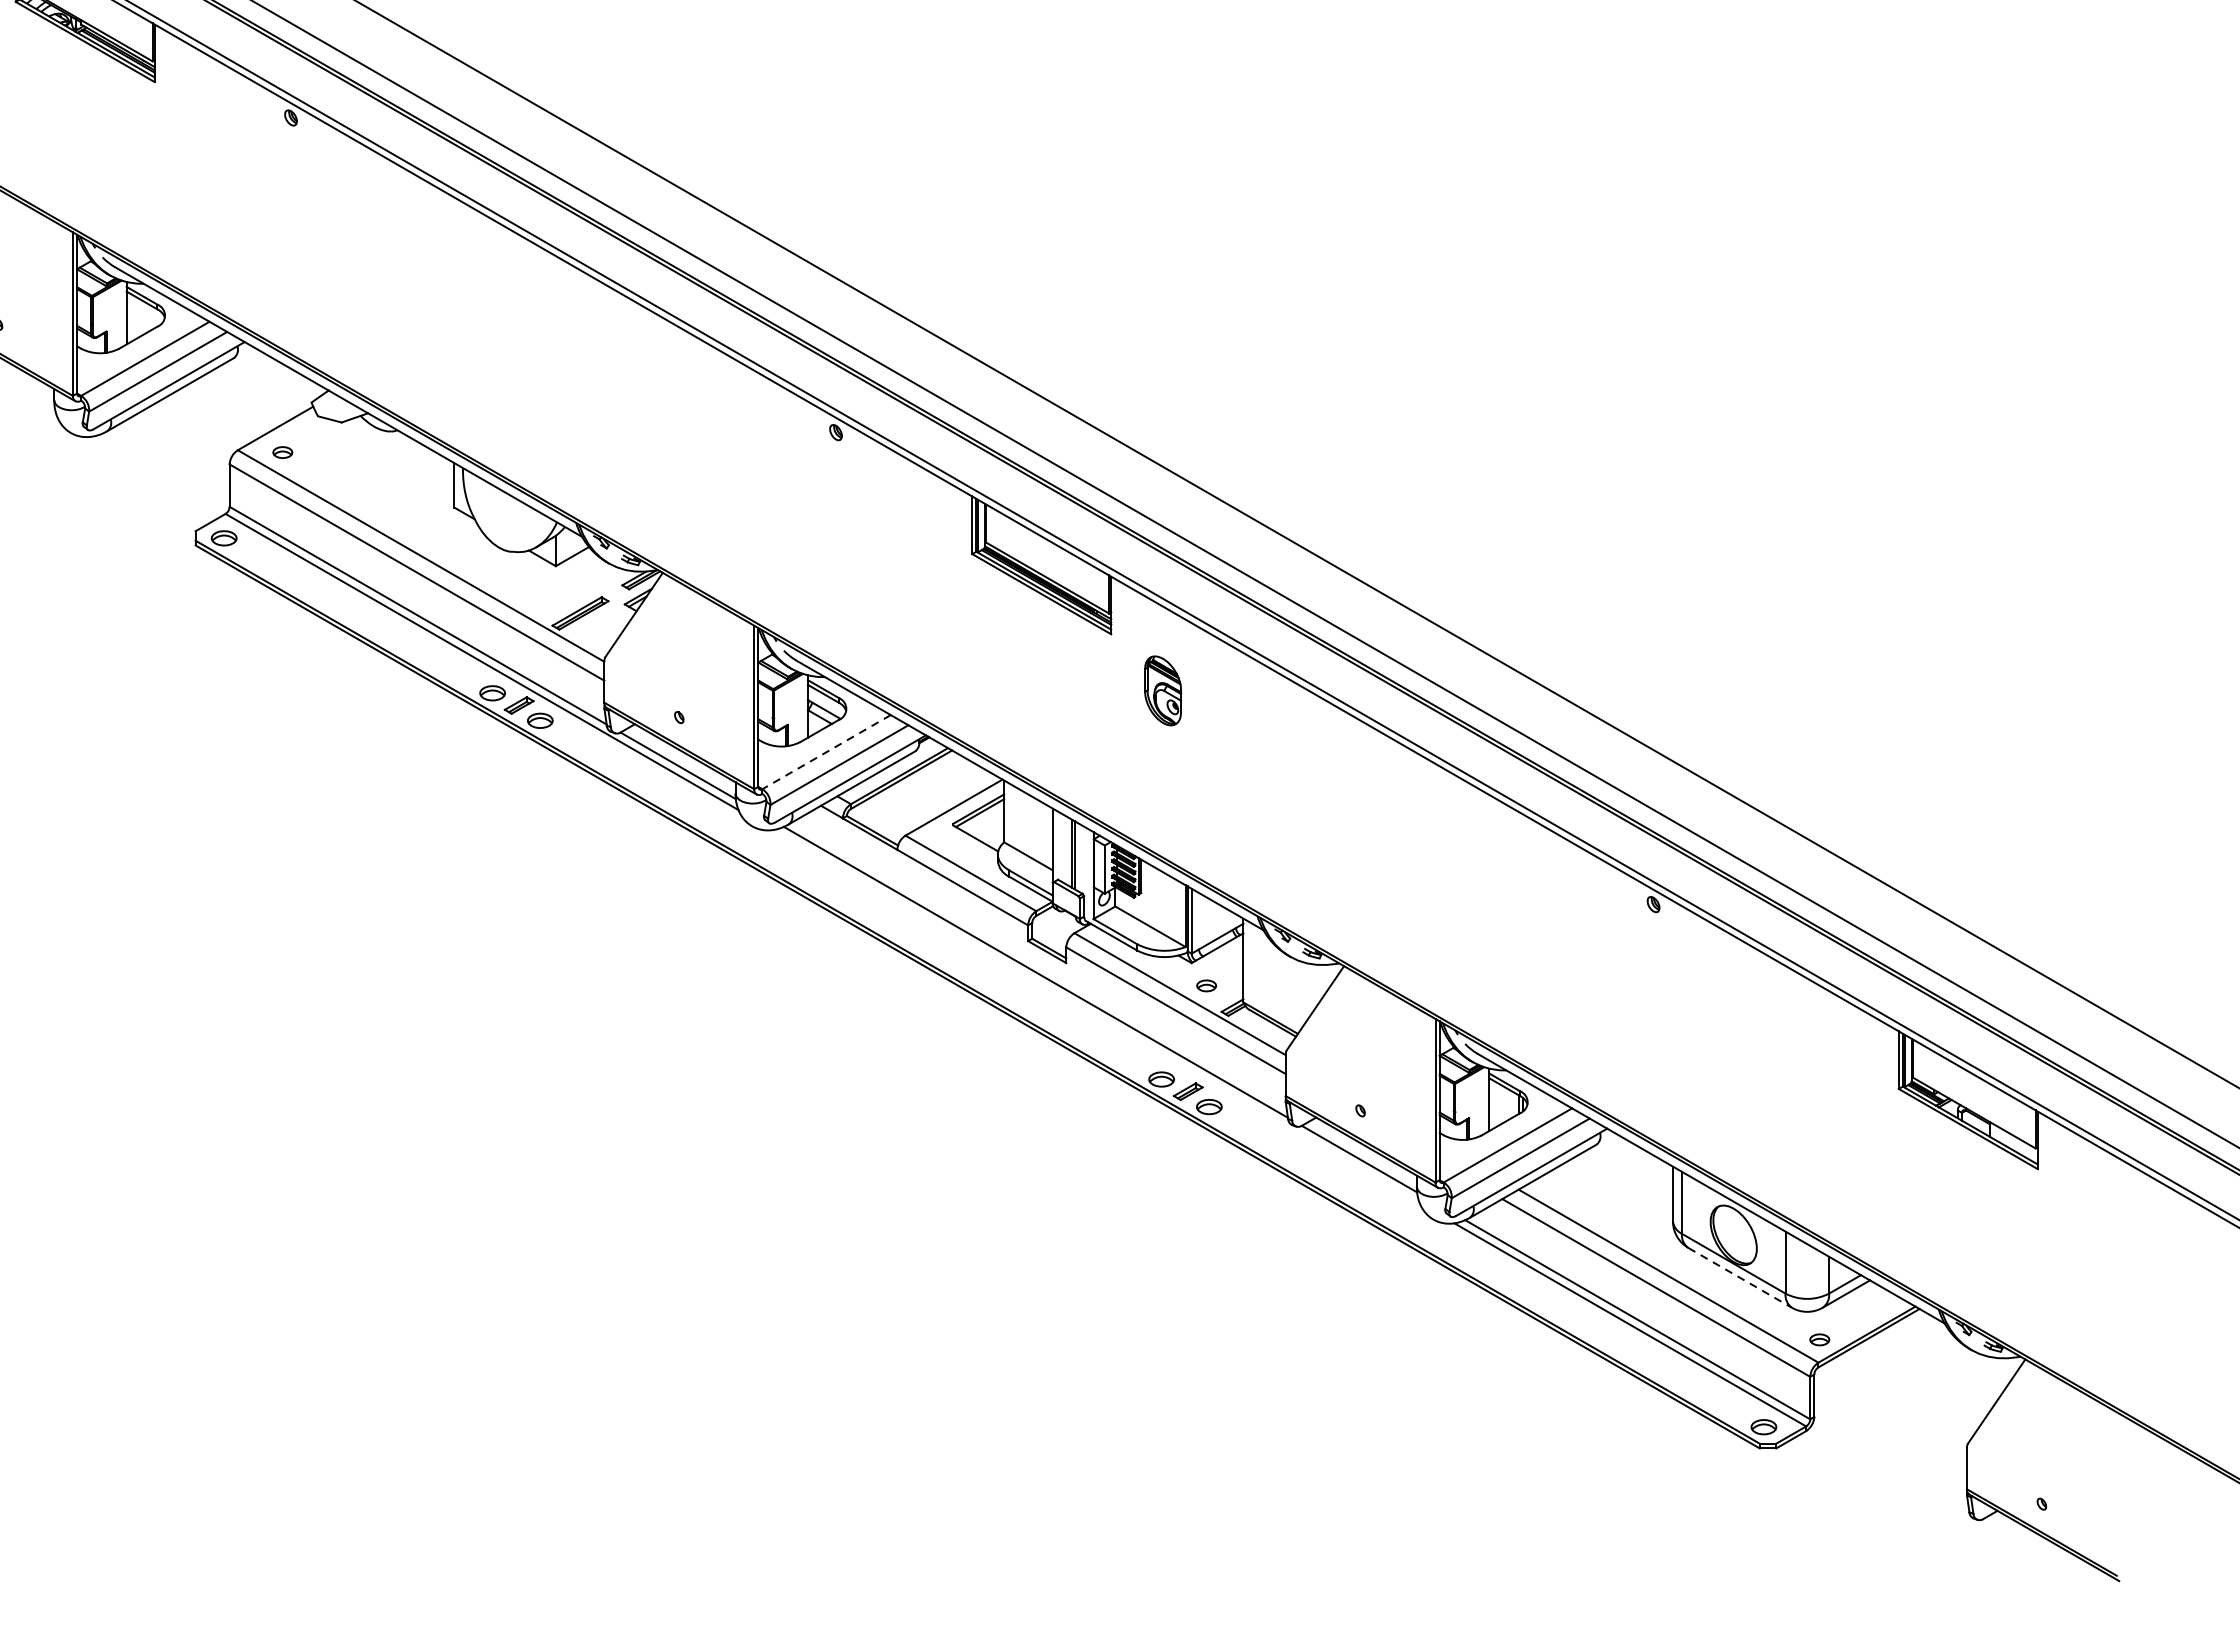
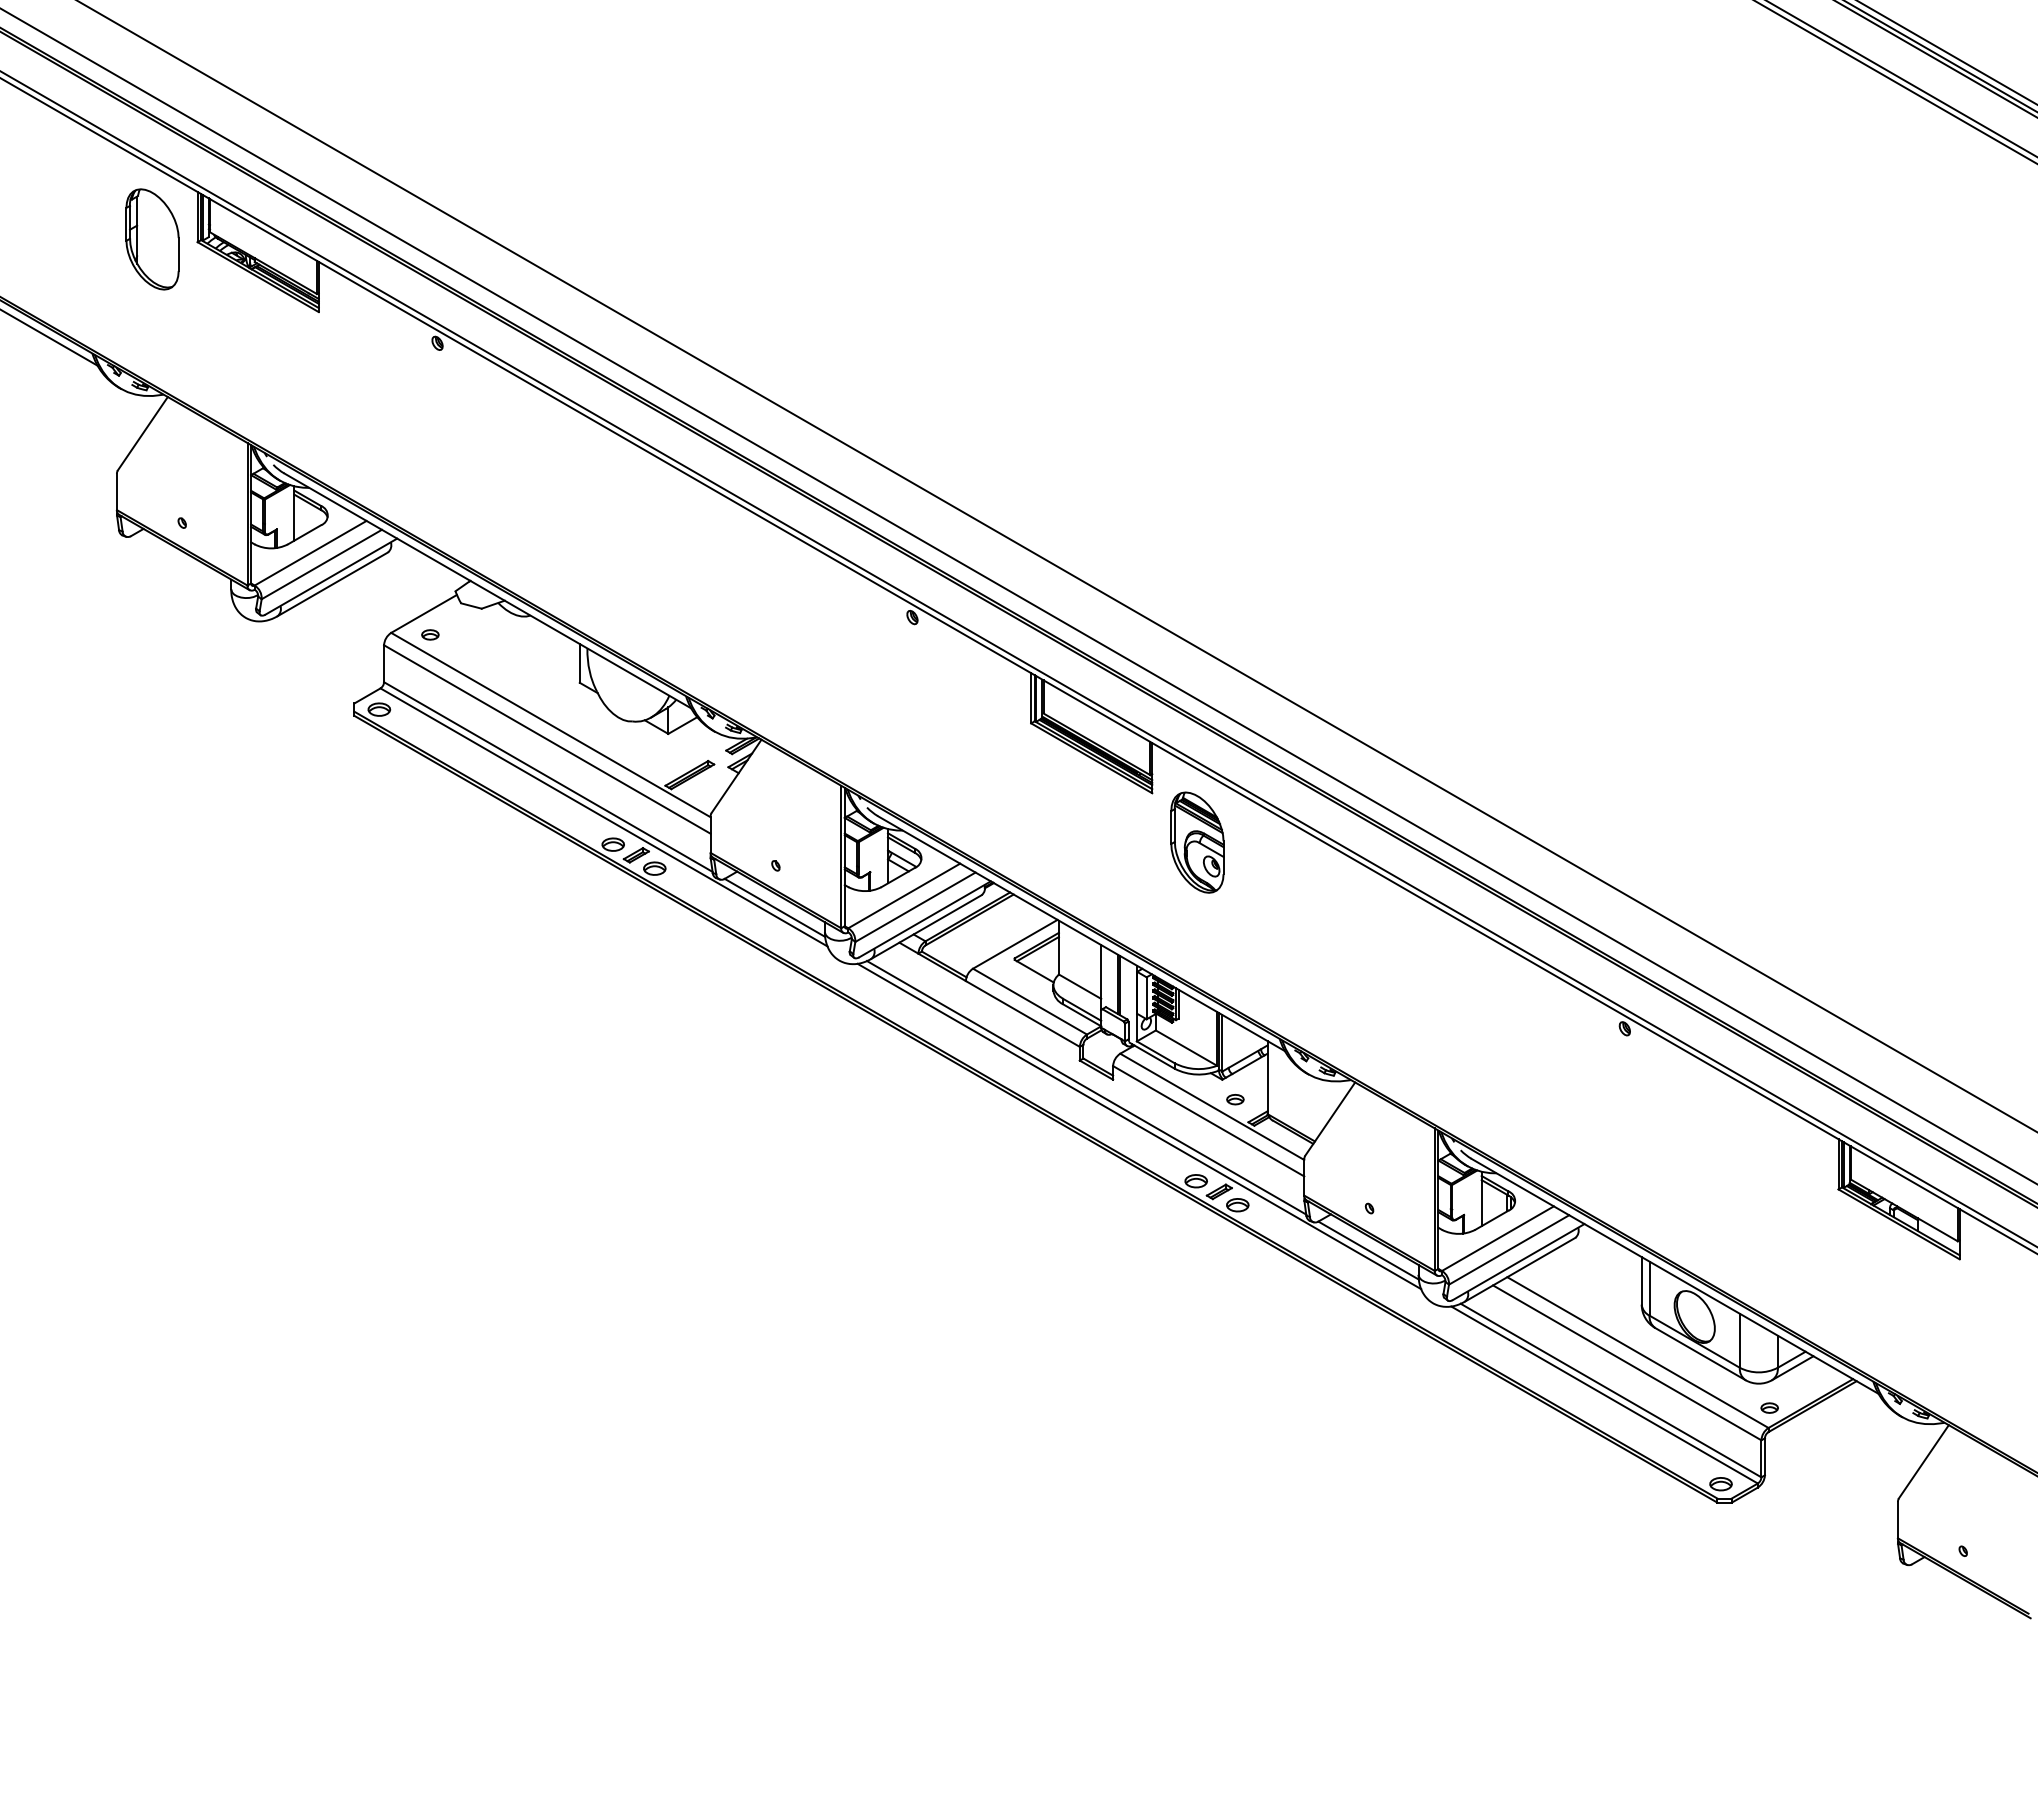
part: (1163, 690) -> (1197, 842), size x1.67
line: (826, 751) -> (904, 895), dashed -> solid
line: (1096, 1016) -> (1139, 1126), added
line: (1740, 1278) -> (1700, 1354), dashed -> solid

